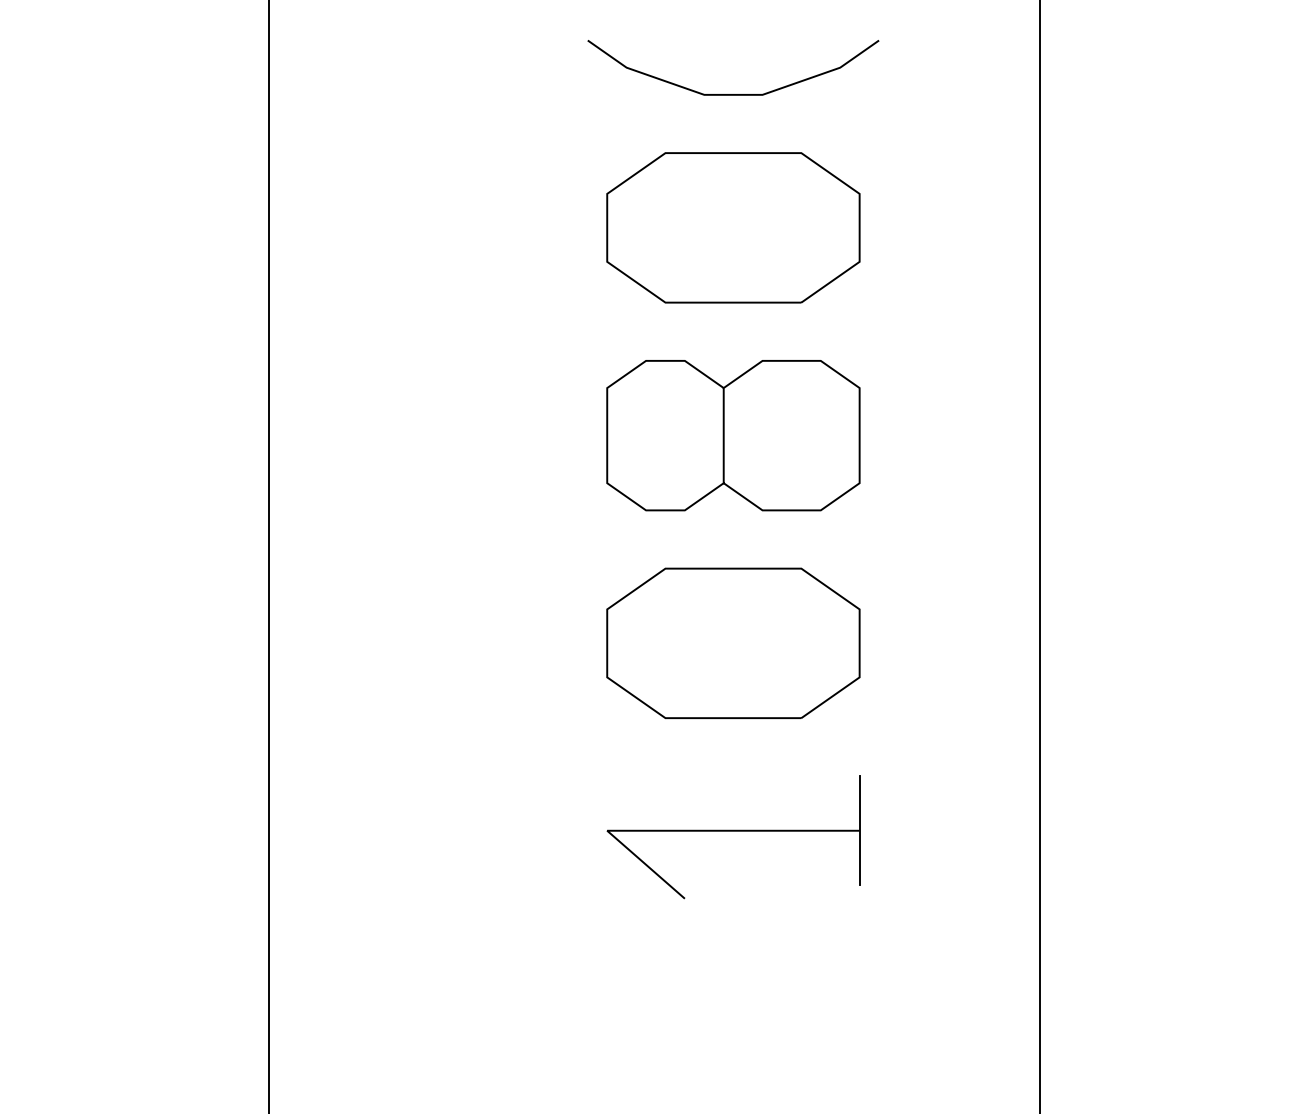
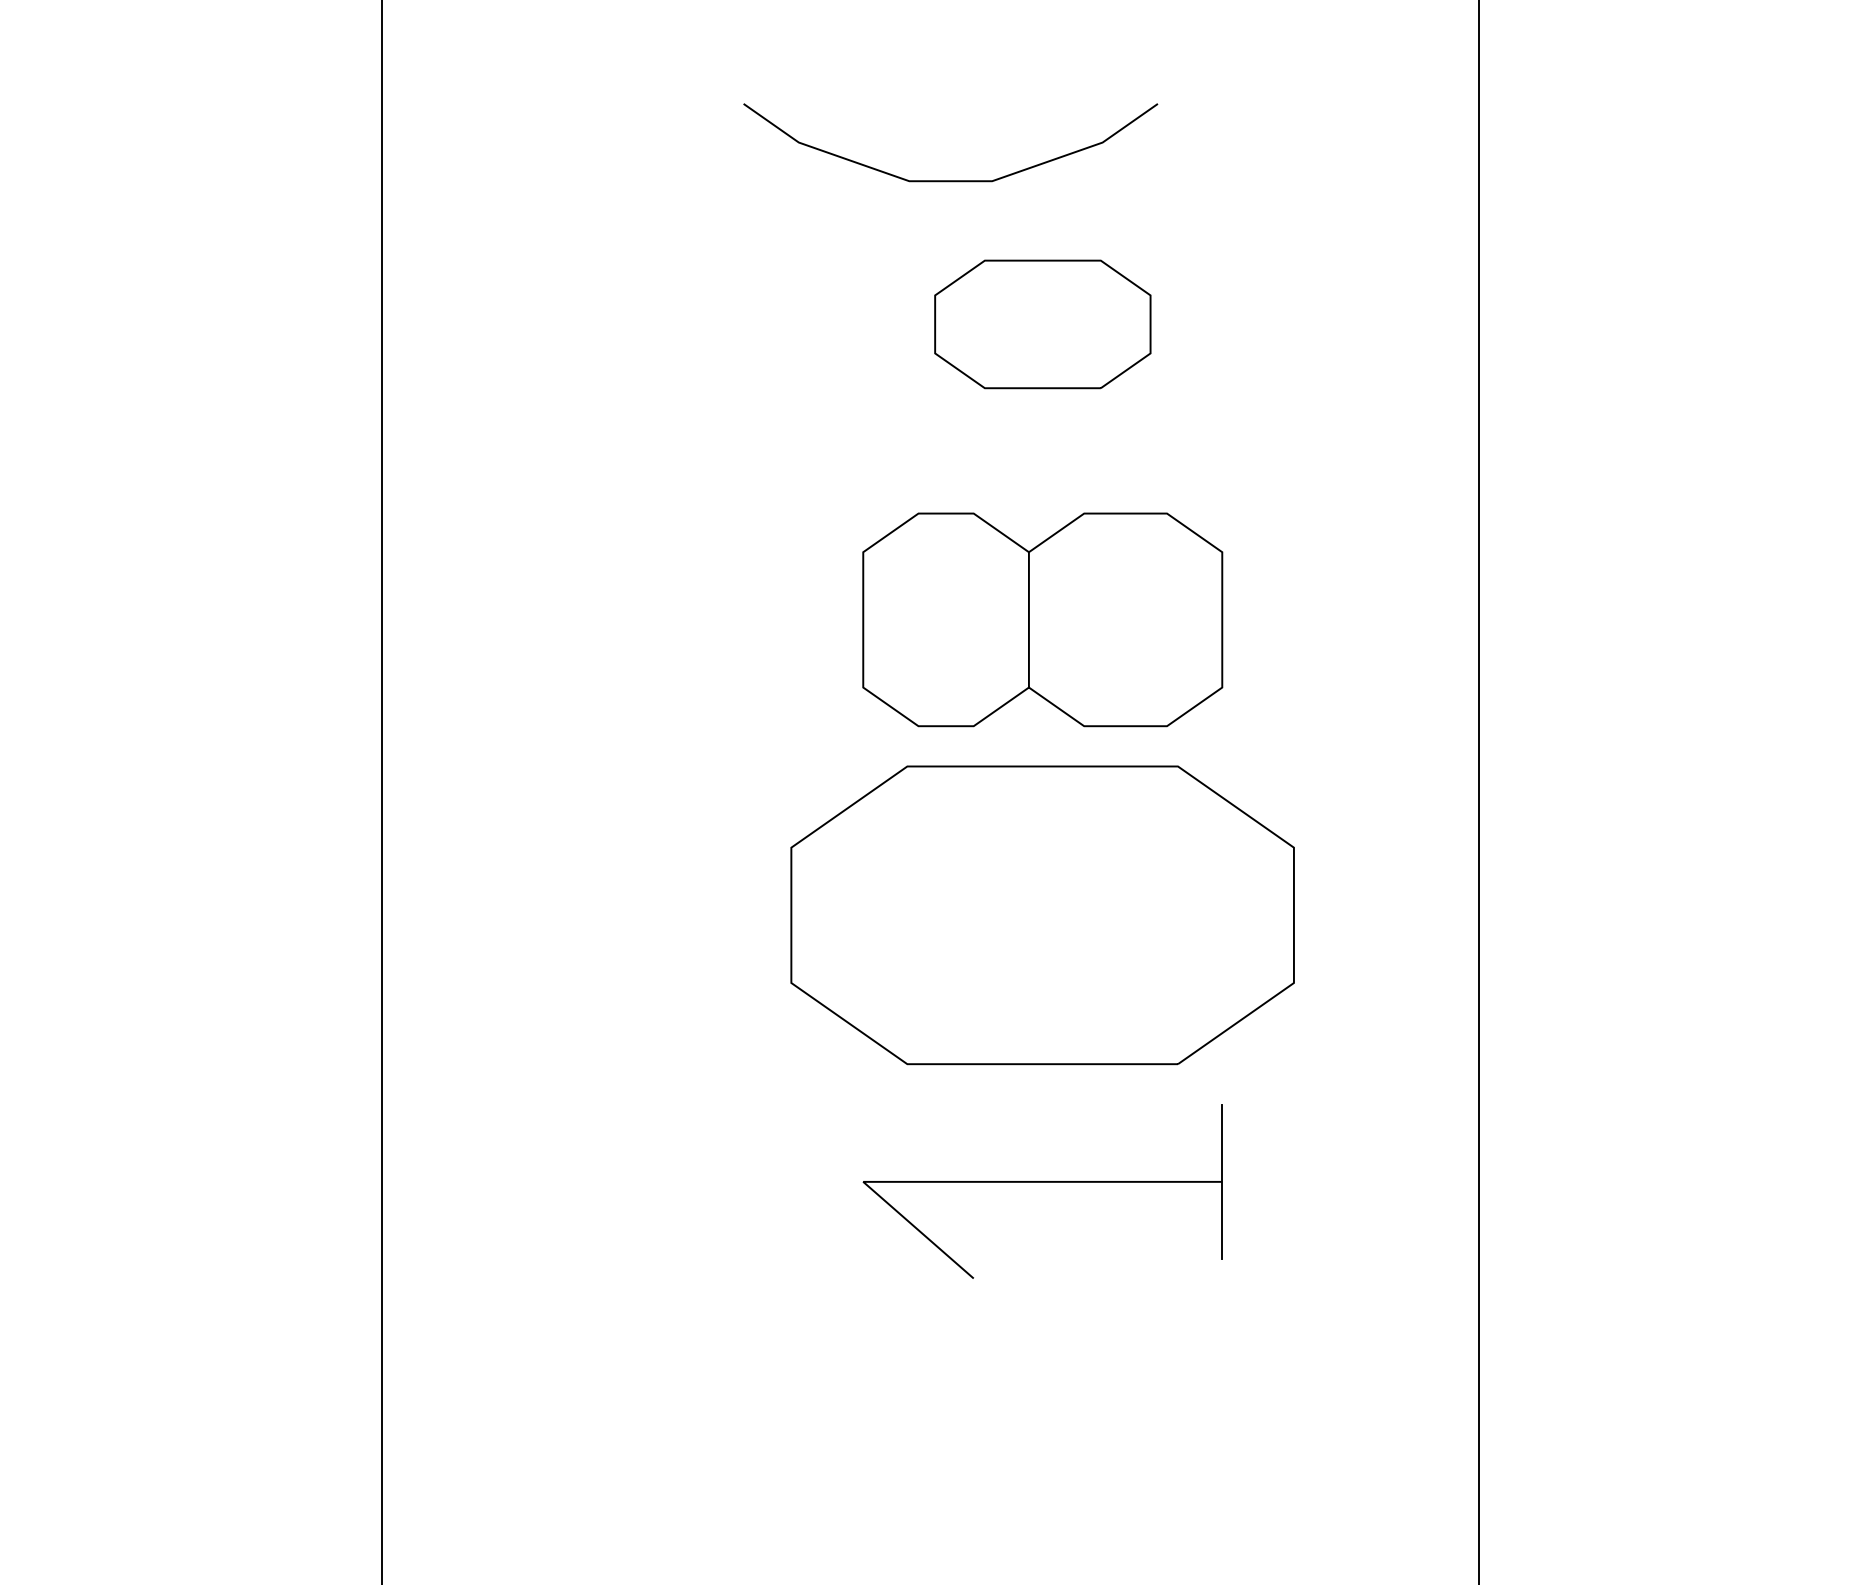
curve: (733, 94) -> (950, 180), moved
part: (733, 227) -> (1042, 324), size x0.6
part: (733, 643) -> (1042, 915), size x1.4

